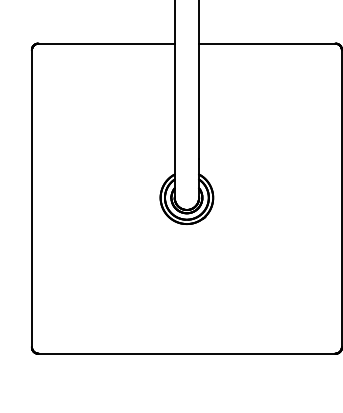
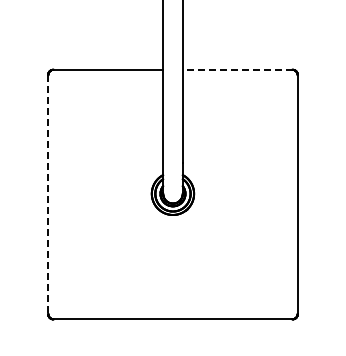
line: (267, 43) -> (237, 69), solid -> dashed
line: (32, 198) -> (48, 194), solid -> dashed

